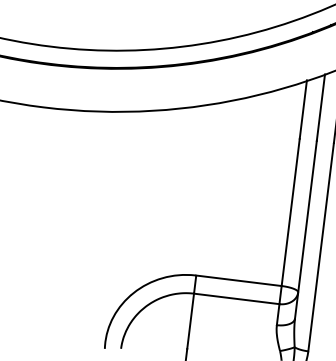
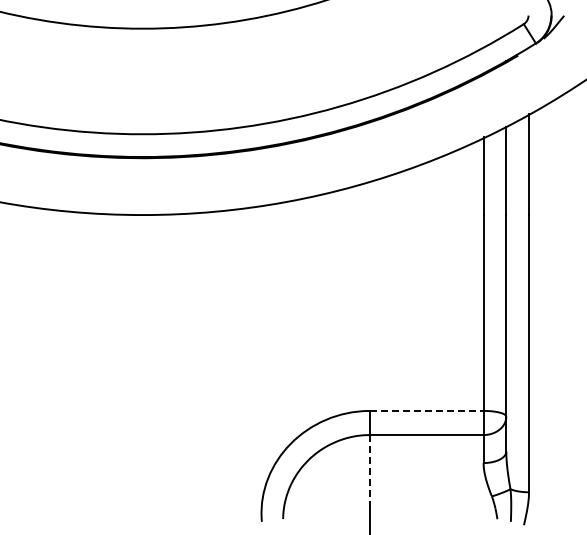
line: (238, 280) -> (426, 410), solid -> dashed
line: (190, 321) -> (369, 471), solid -> dashed

